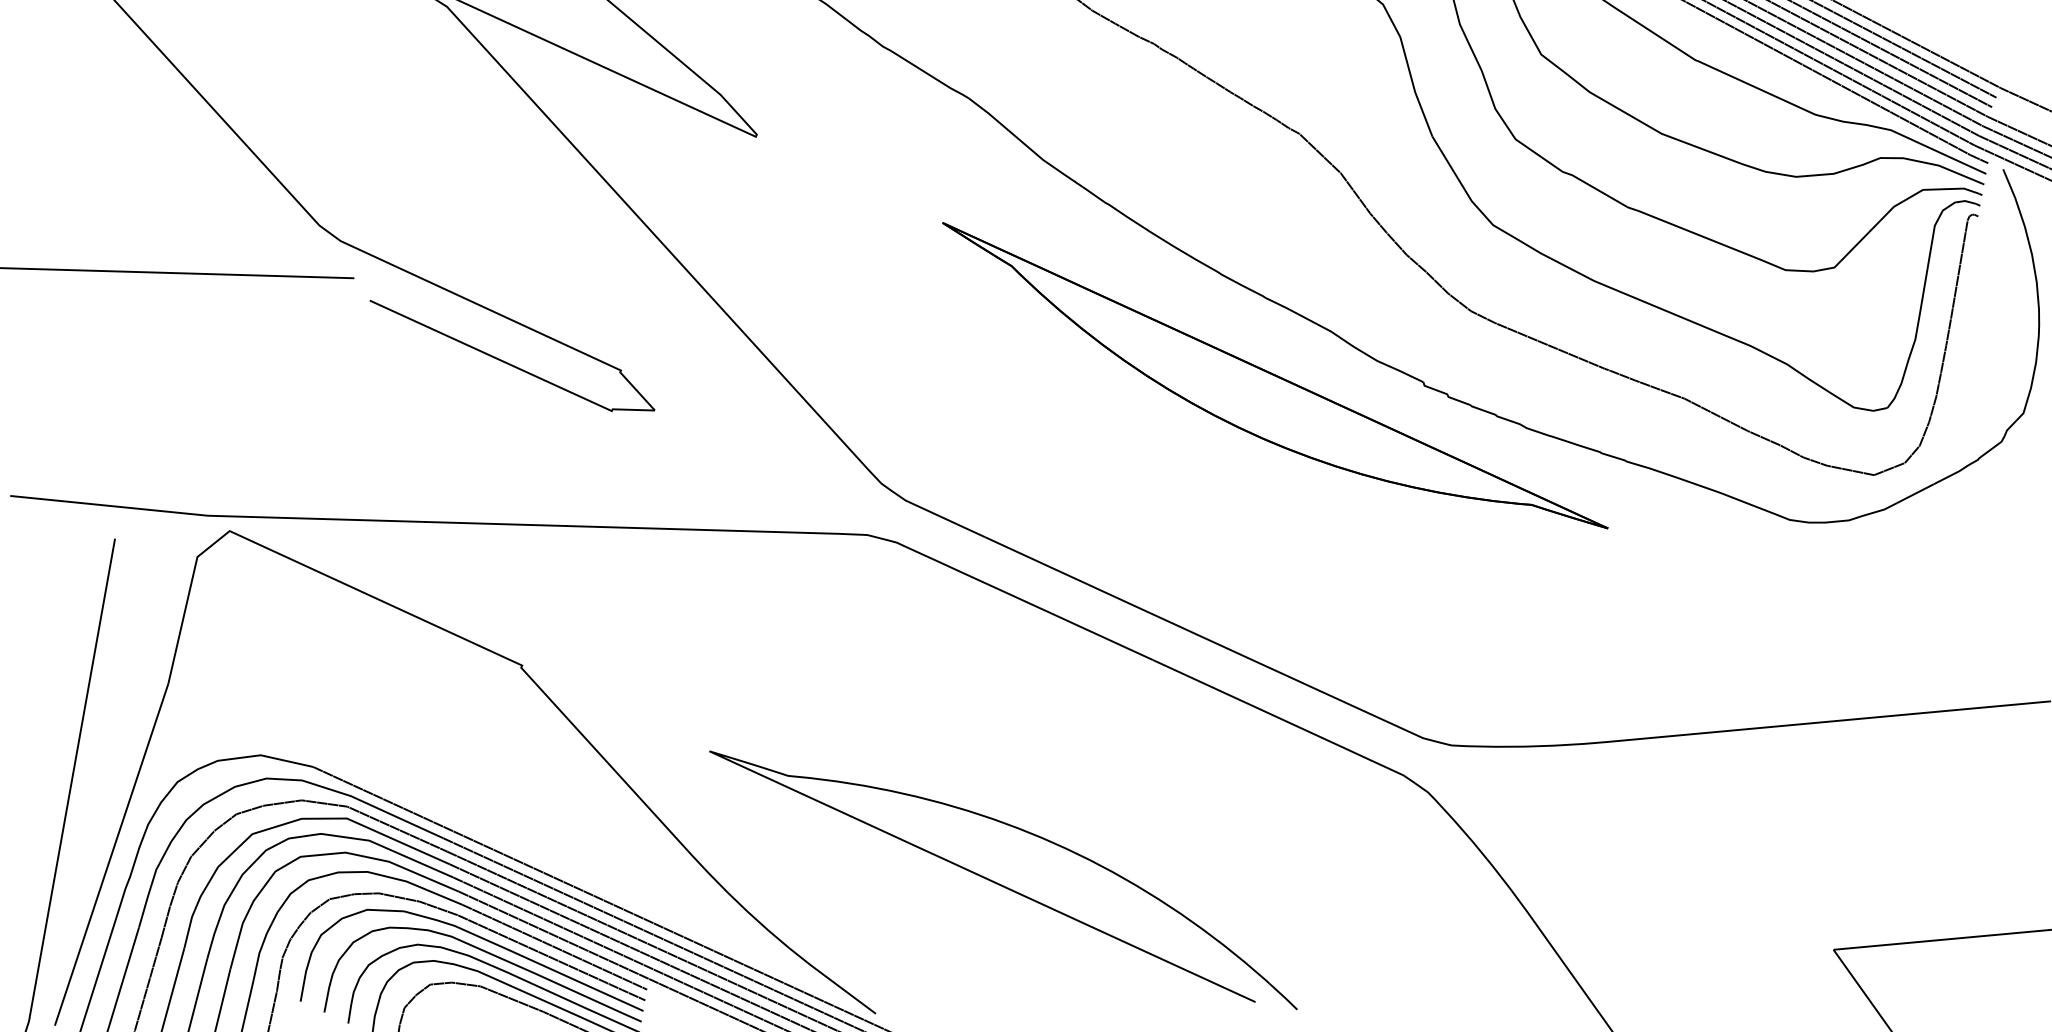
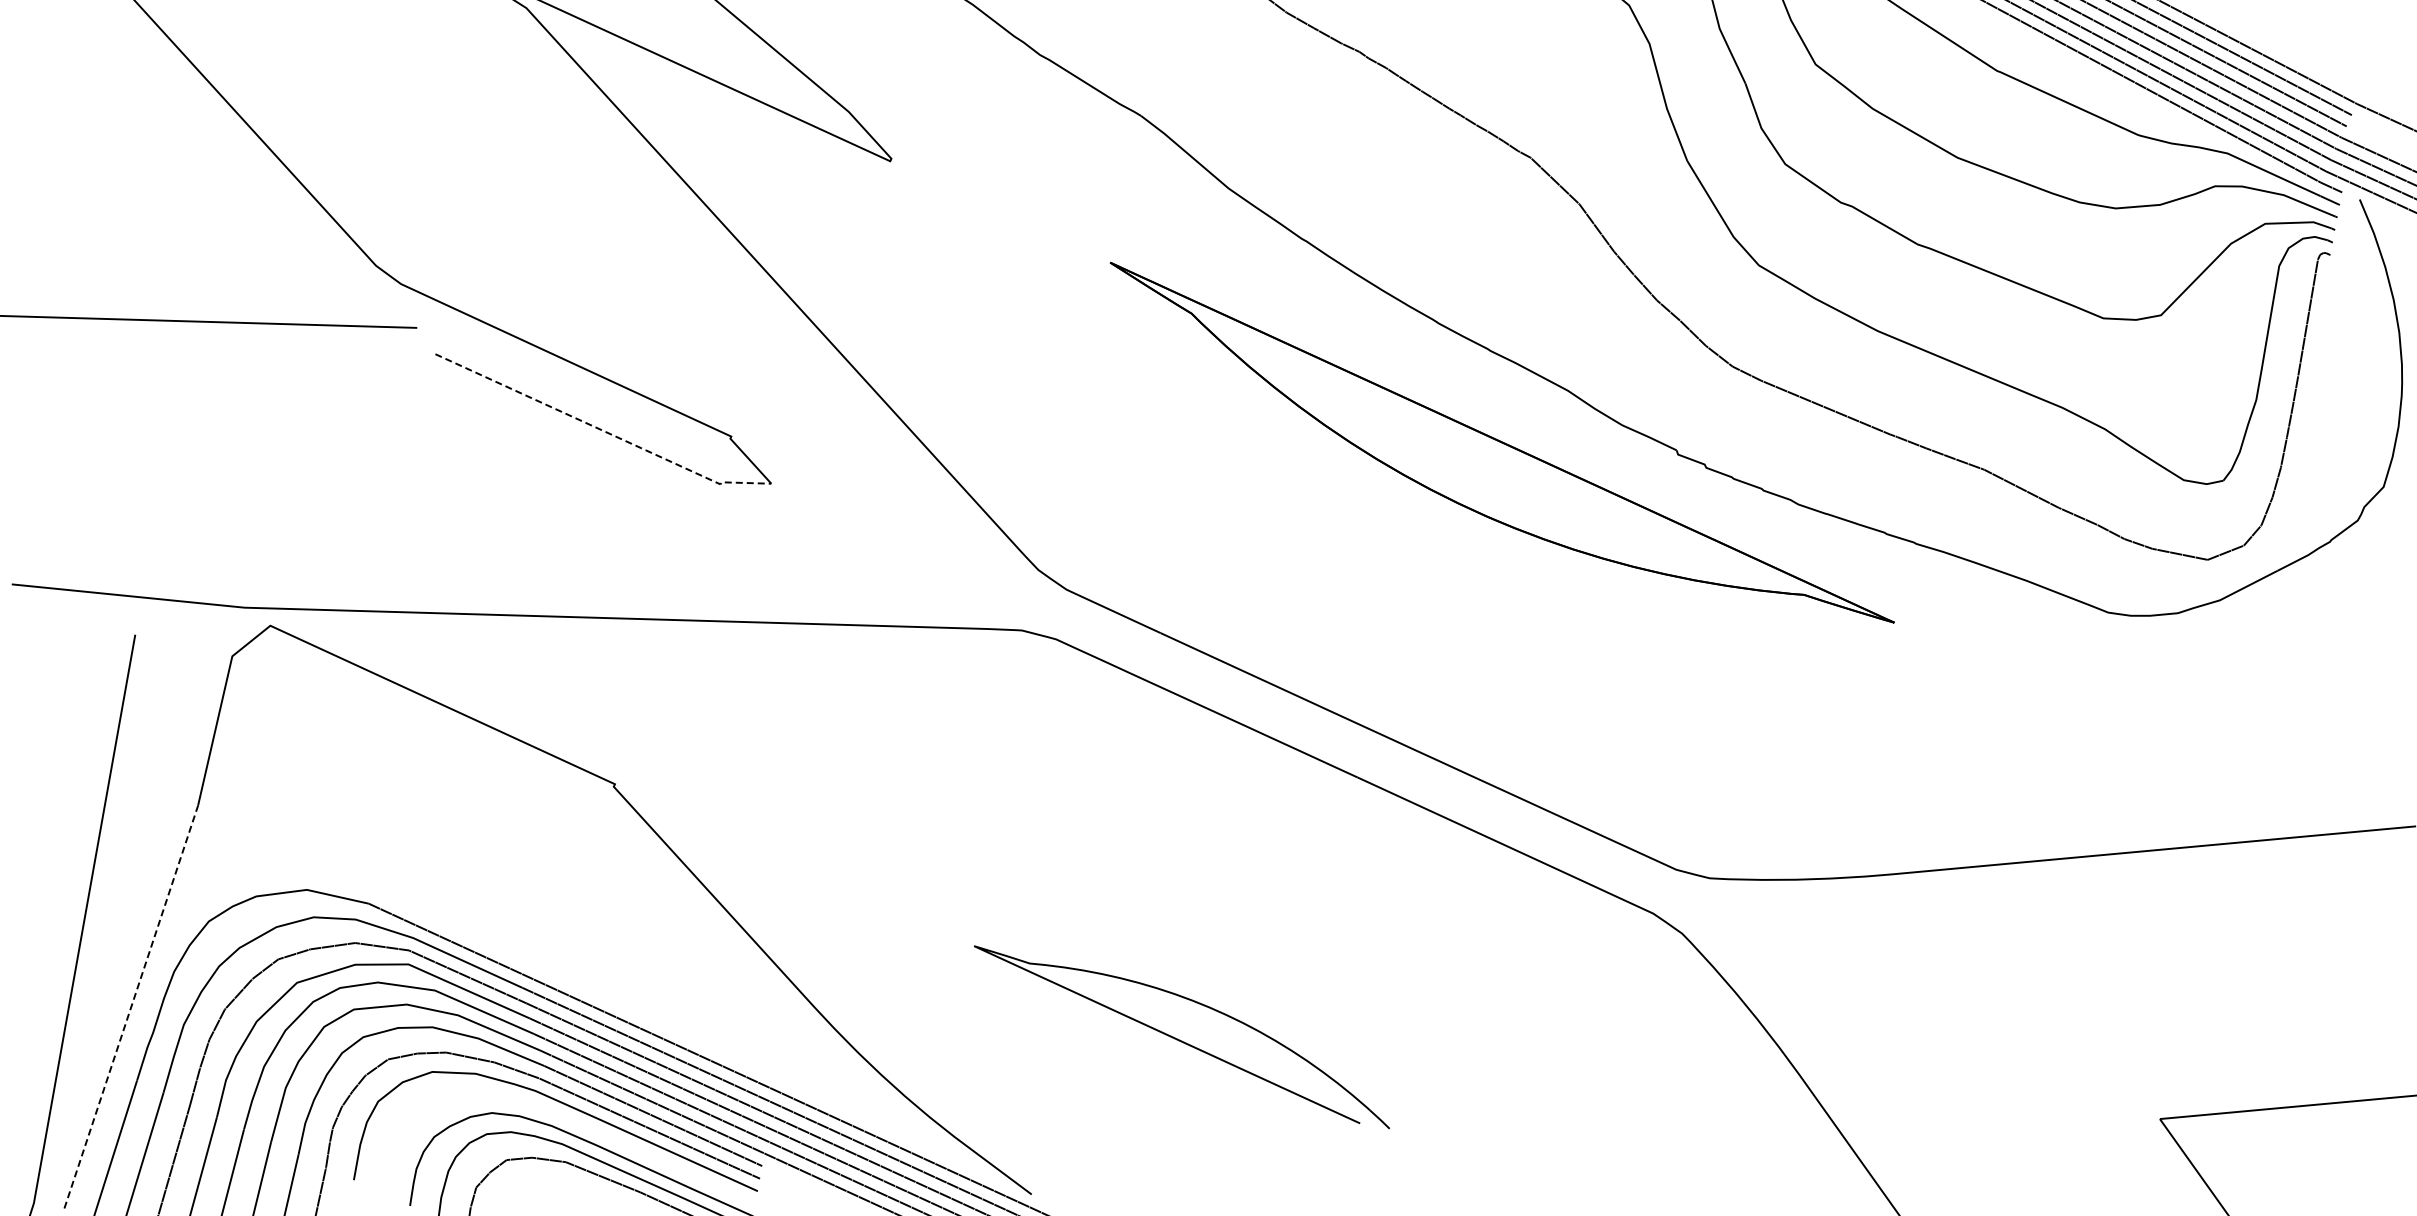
line: (512, 365) -> (603, 430), solid -> dashed
line: (111, 854) -> (131, 1006), solid -> dashed
part: (1003, 880) -> (1181, 1037), size x0.6
curve: (492, 956) -> (580, 1126), removed

